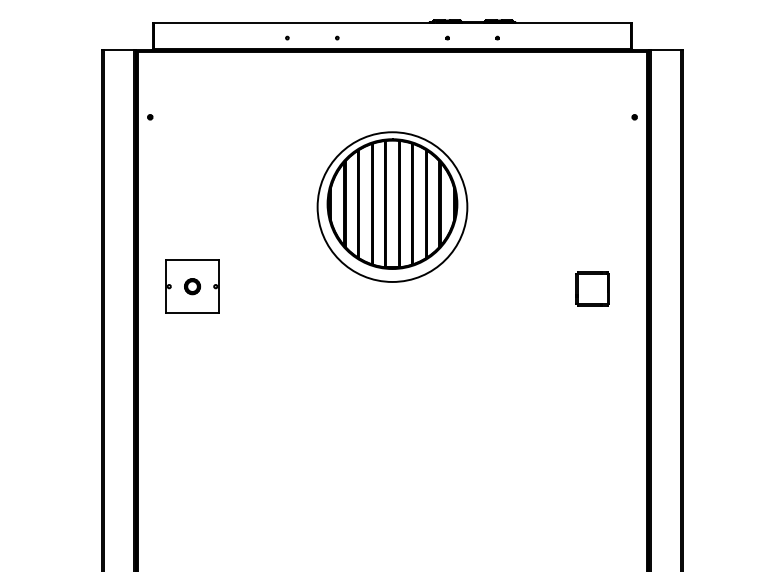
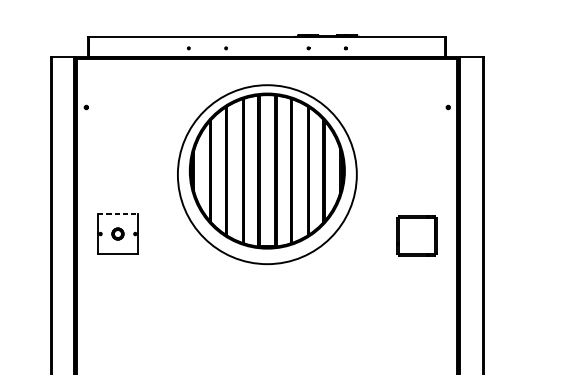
part: (392, 206) -> (267, 174), size x1.6
line: (192, 260) -> (117, 214), solid -> dashed
part: (592, 288) -> (416, 235), size x1.6

